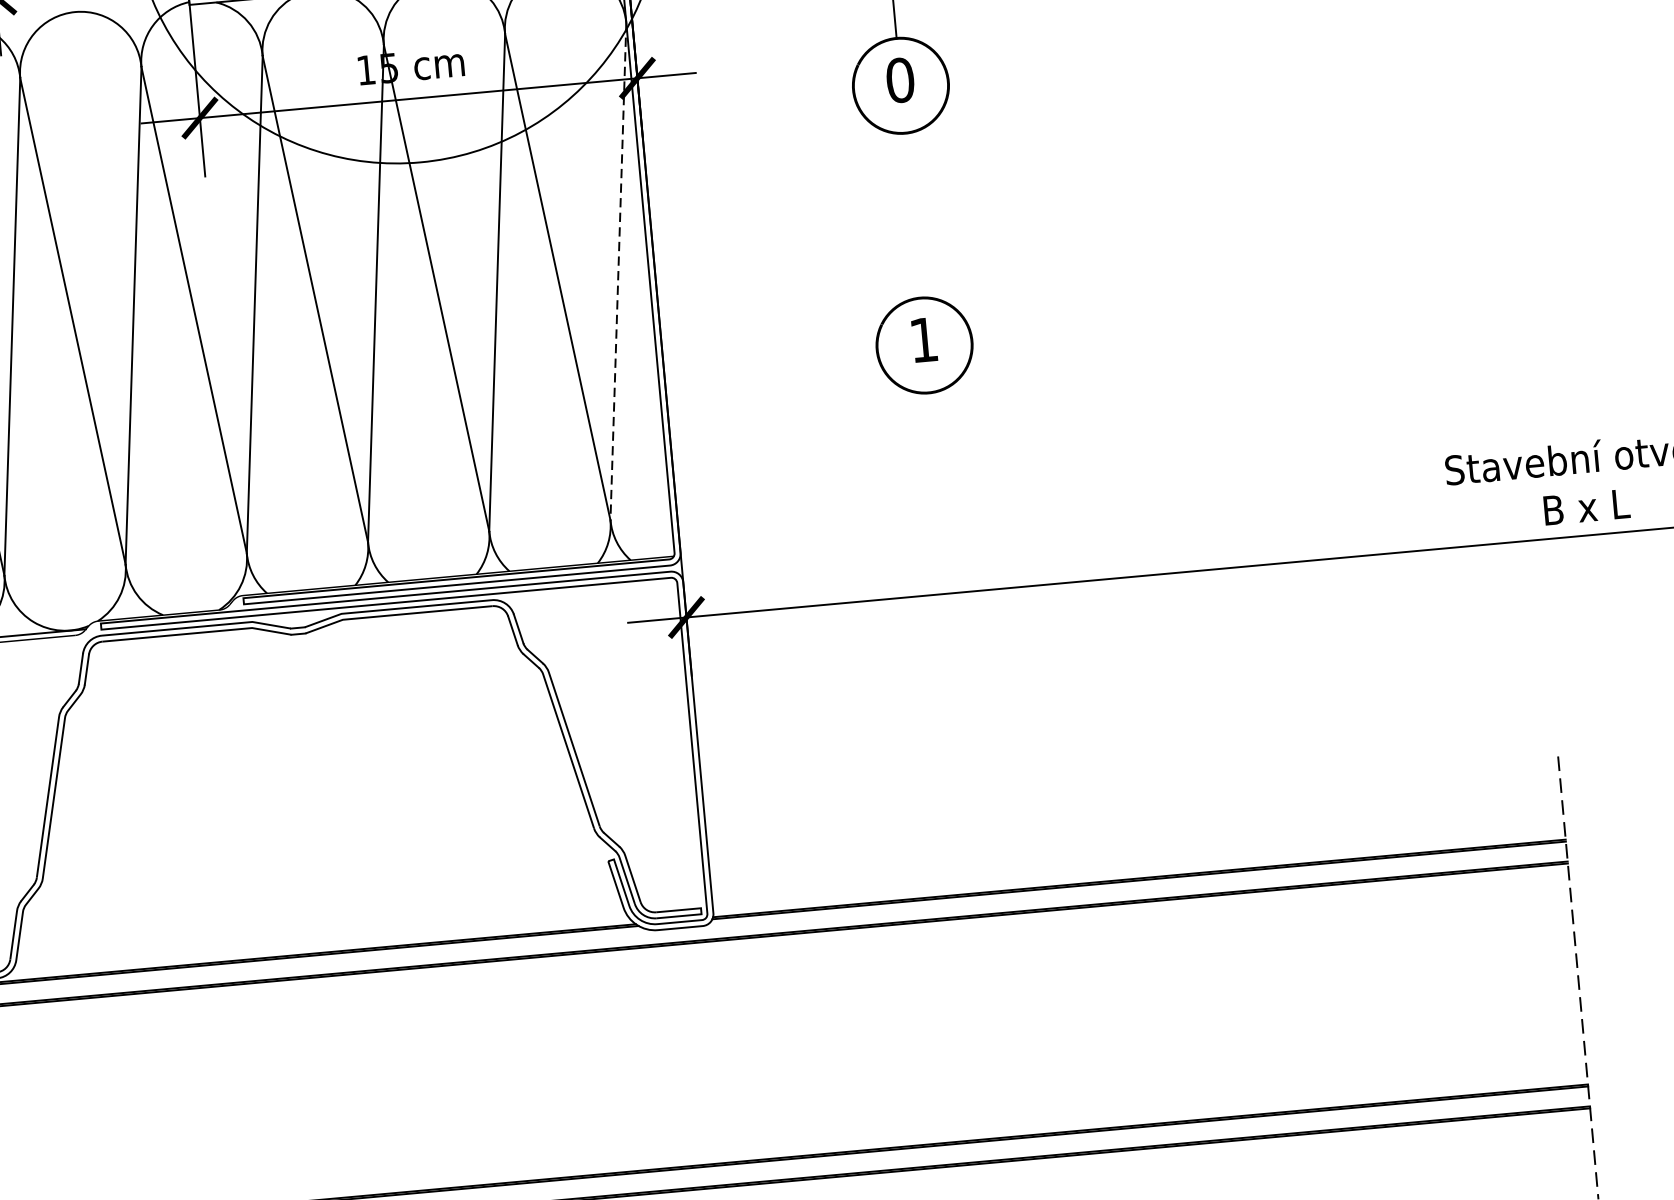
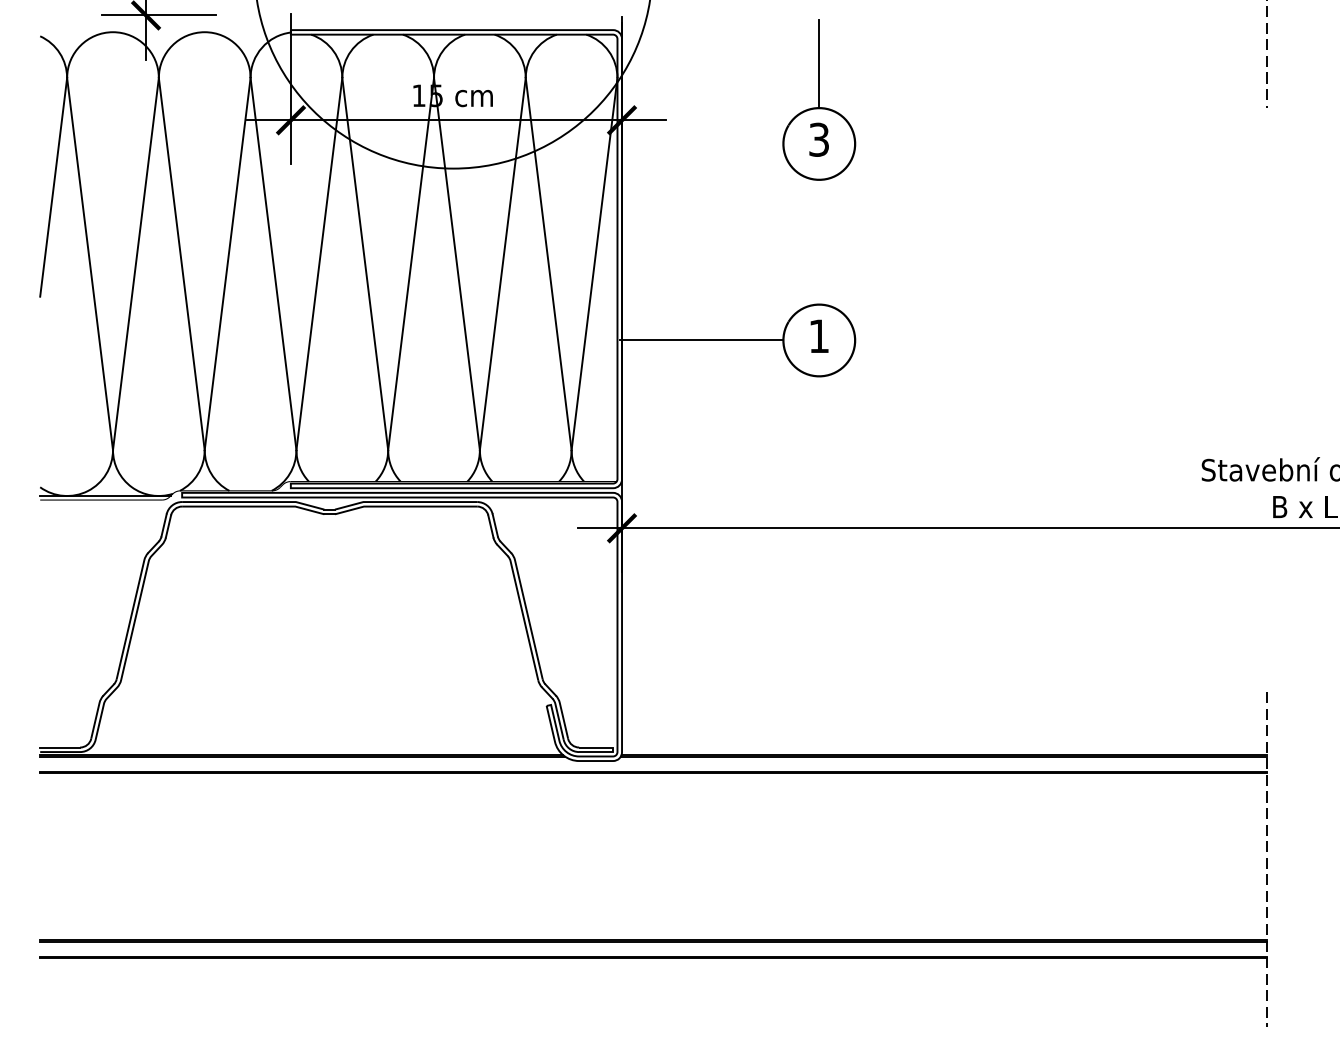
text: (900, 79) -> (819, 139), 0 -> 3
line: (618, 272) -> (594, 264), dashed -> solid
line: (768, 359) -> (701, 340), added

